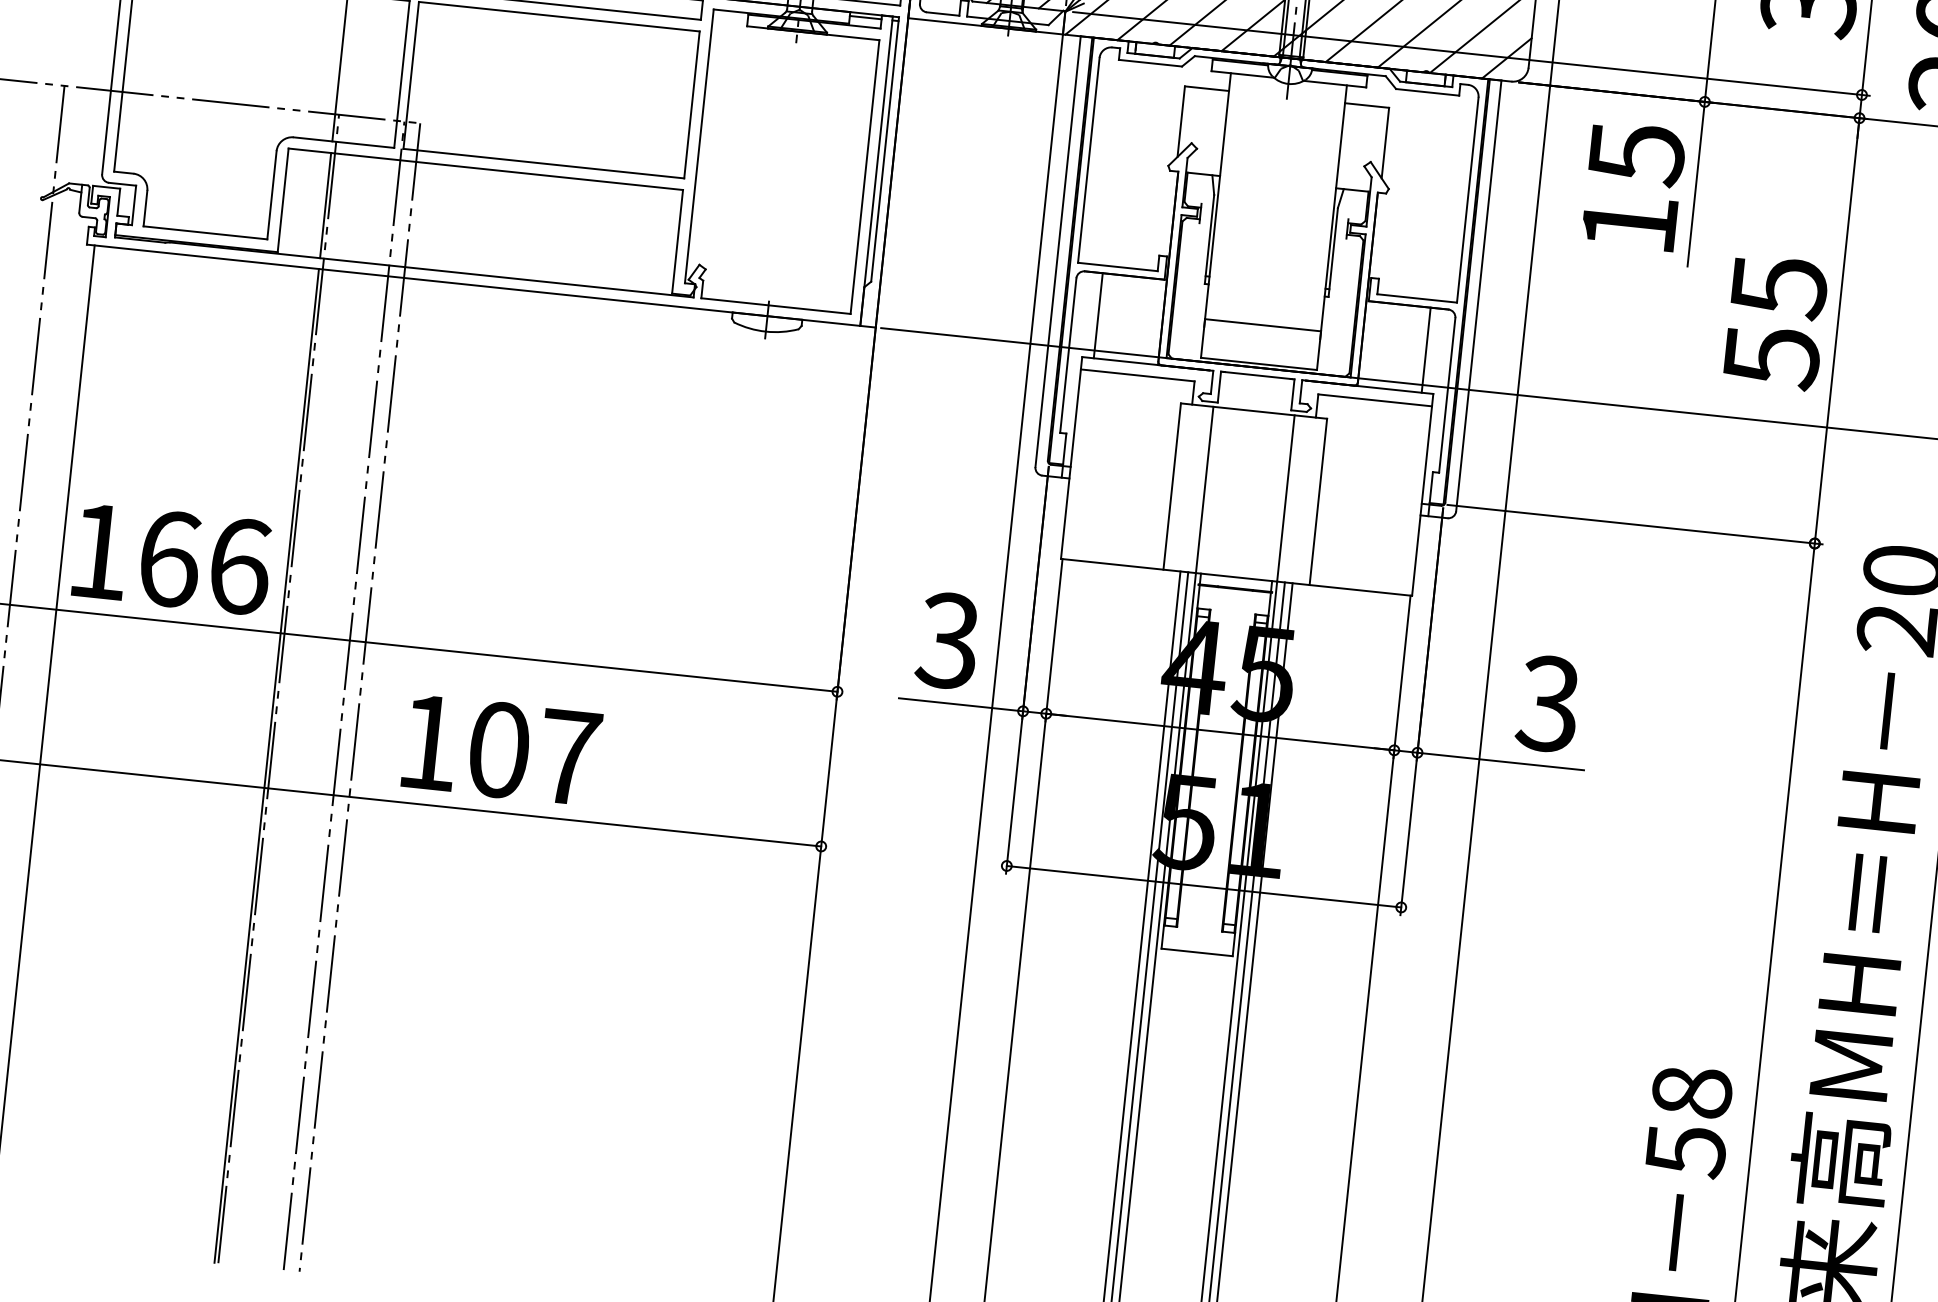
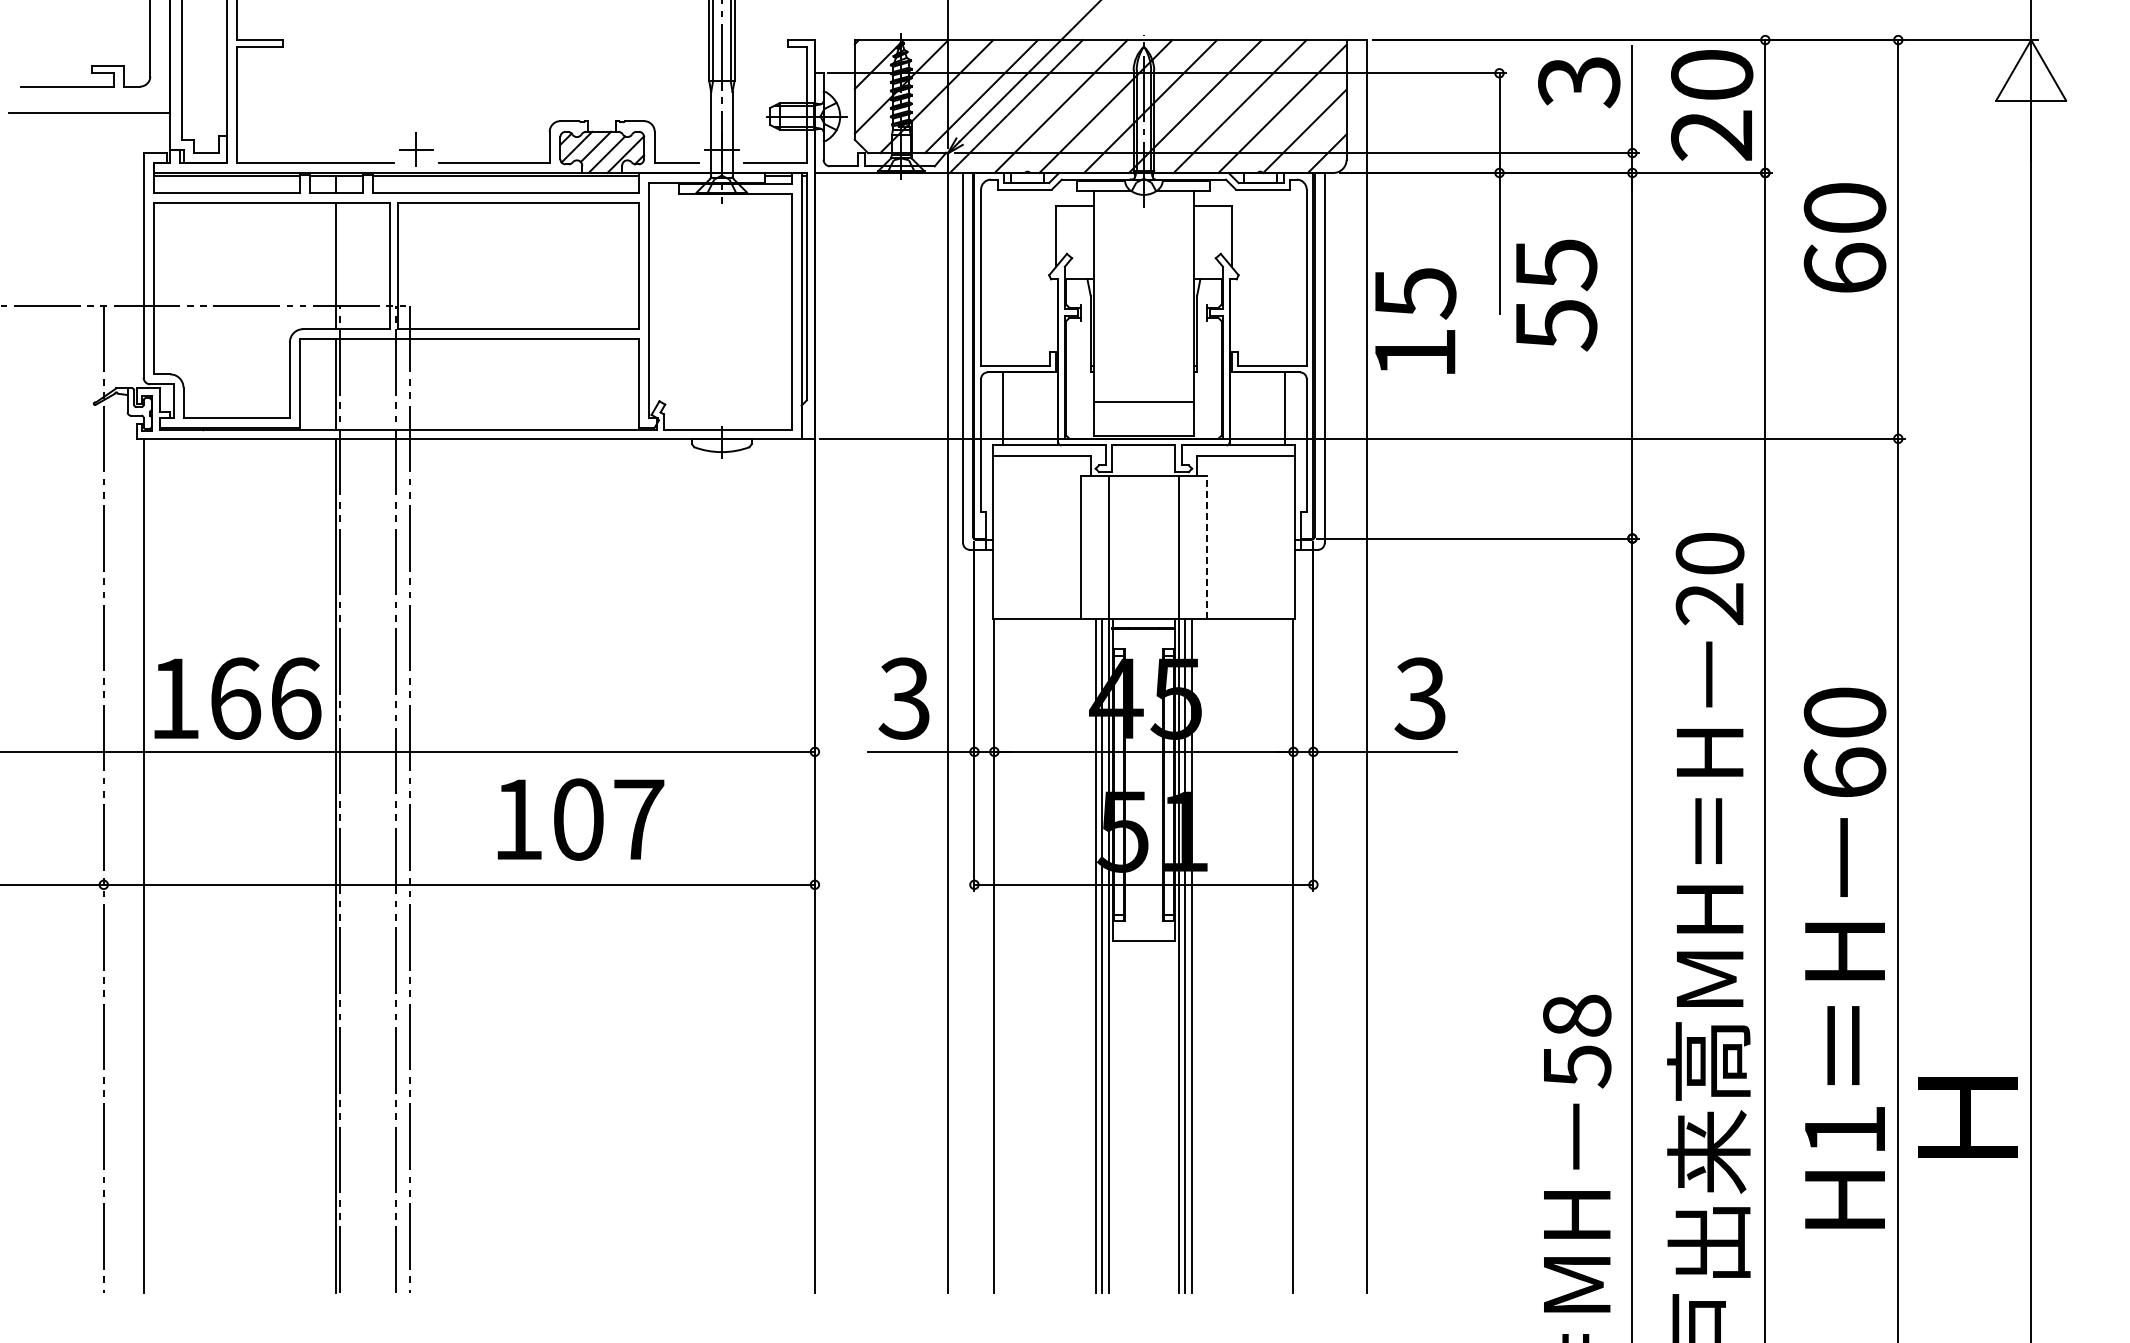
text: (1633, 185) -> (1415, 320), moved
text: (1775, 322) -> (1556, 295), moved
line: (1318, 501) -> (1206, 547), solid -> dashed
text: (501, 750) -> (580, 819), moved

